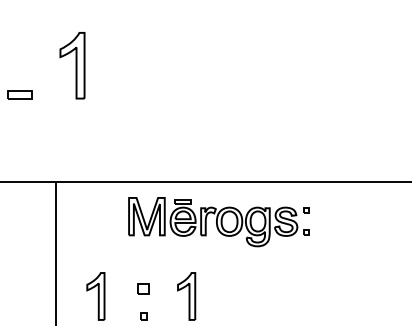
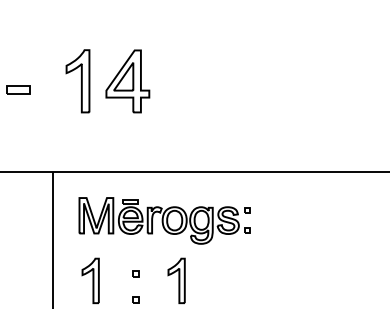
part: (72, 65) -> (78, 81), moved
part: (134, 85) -> (127, 81), added
part: (218, 222) -> (164, 221), moved
part: (143, 289) -> (135, 274), size x0.62

